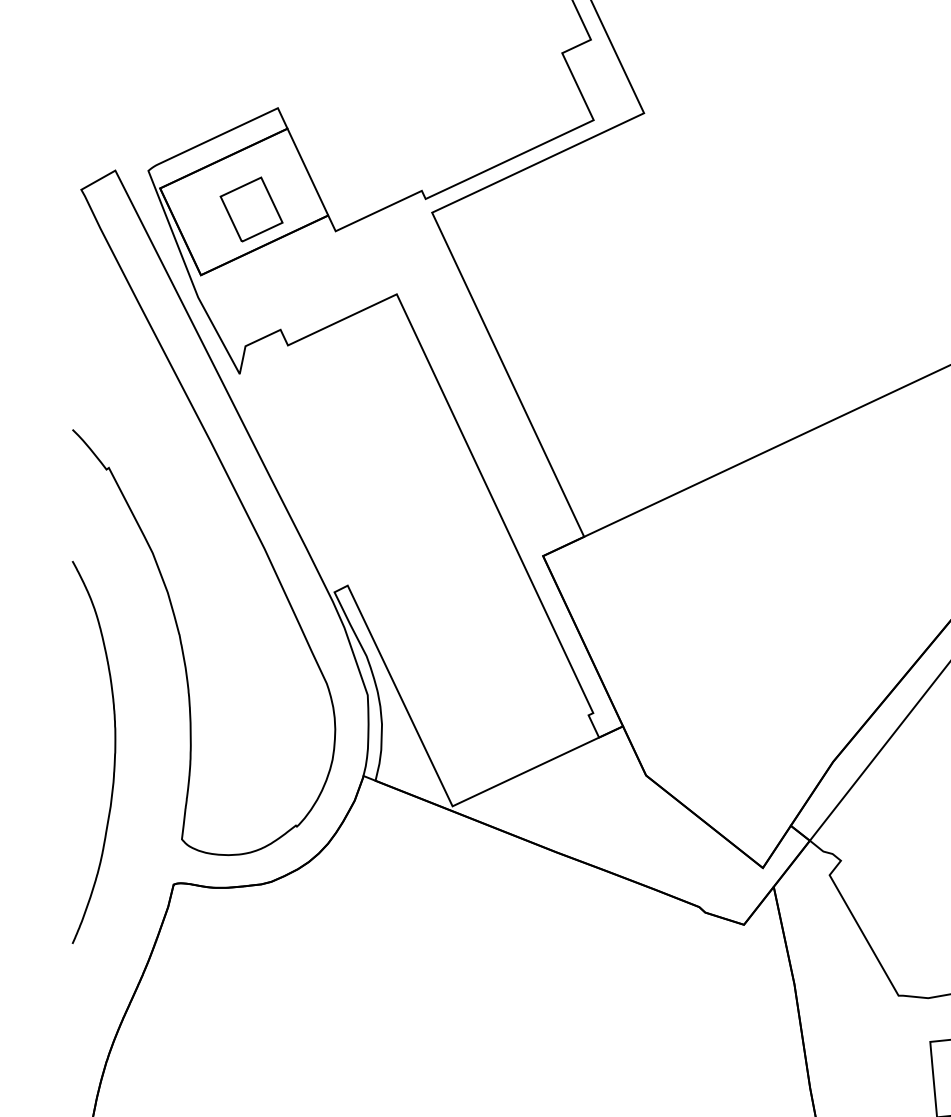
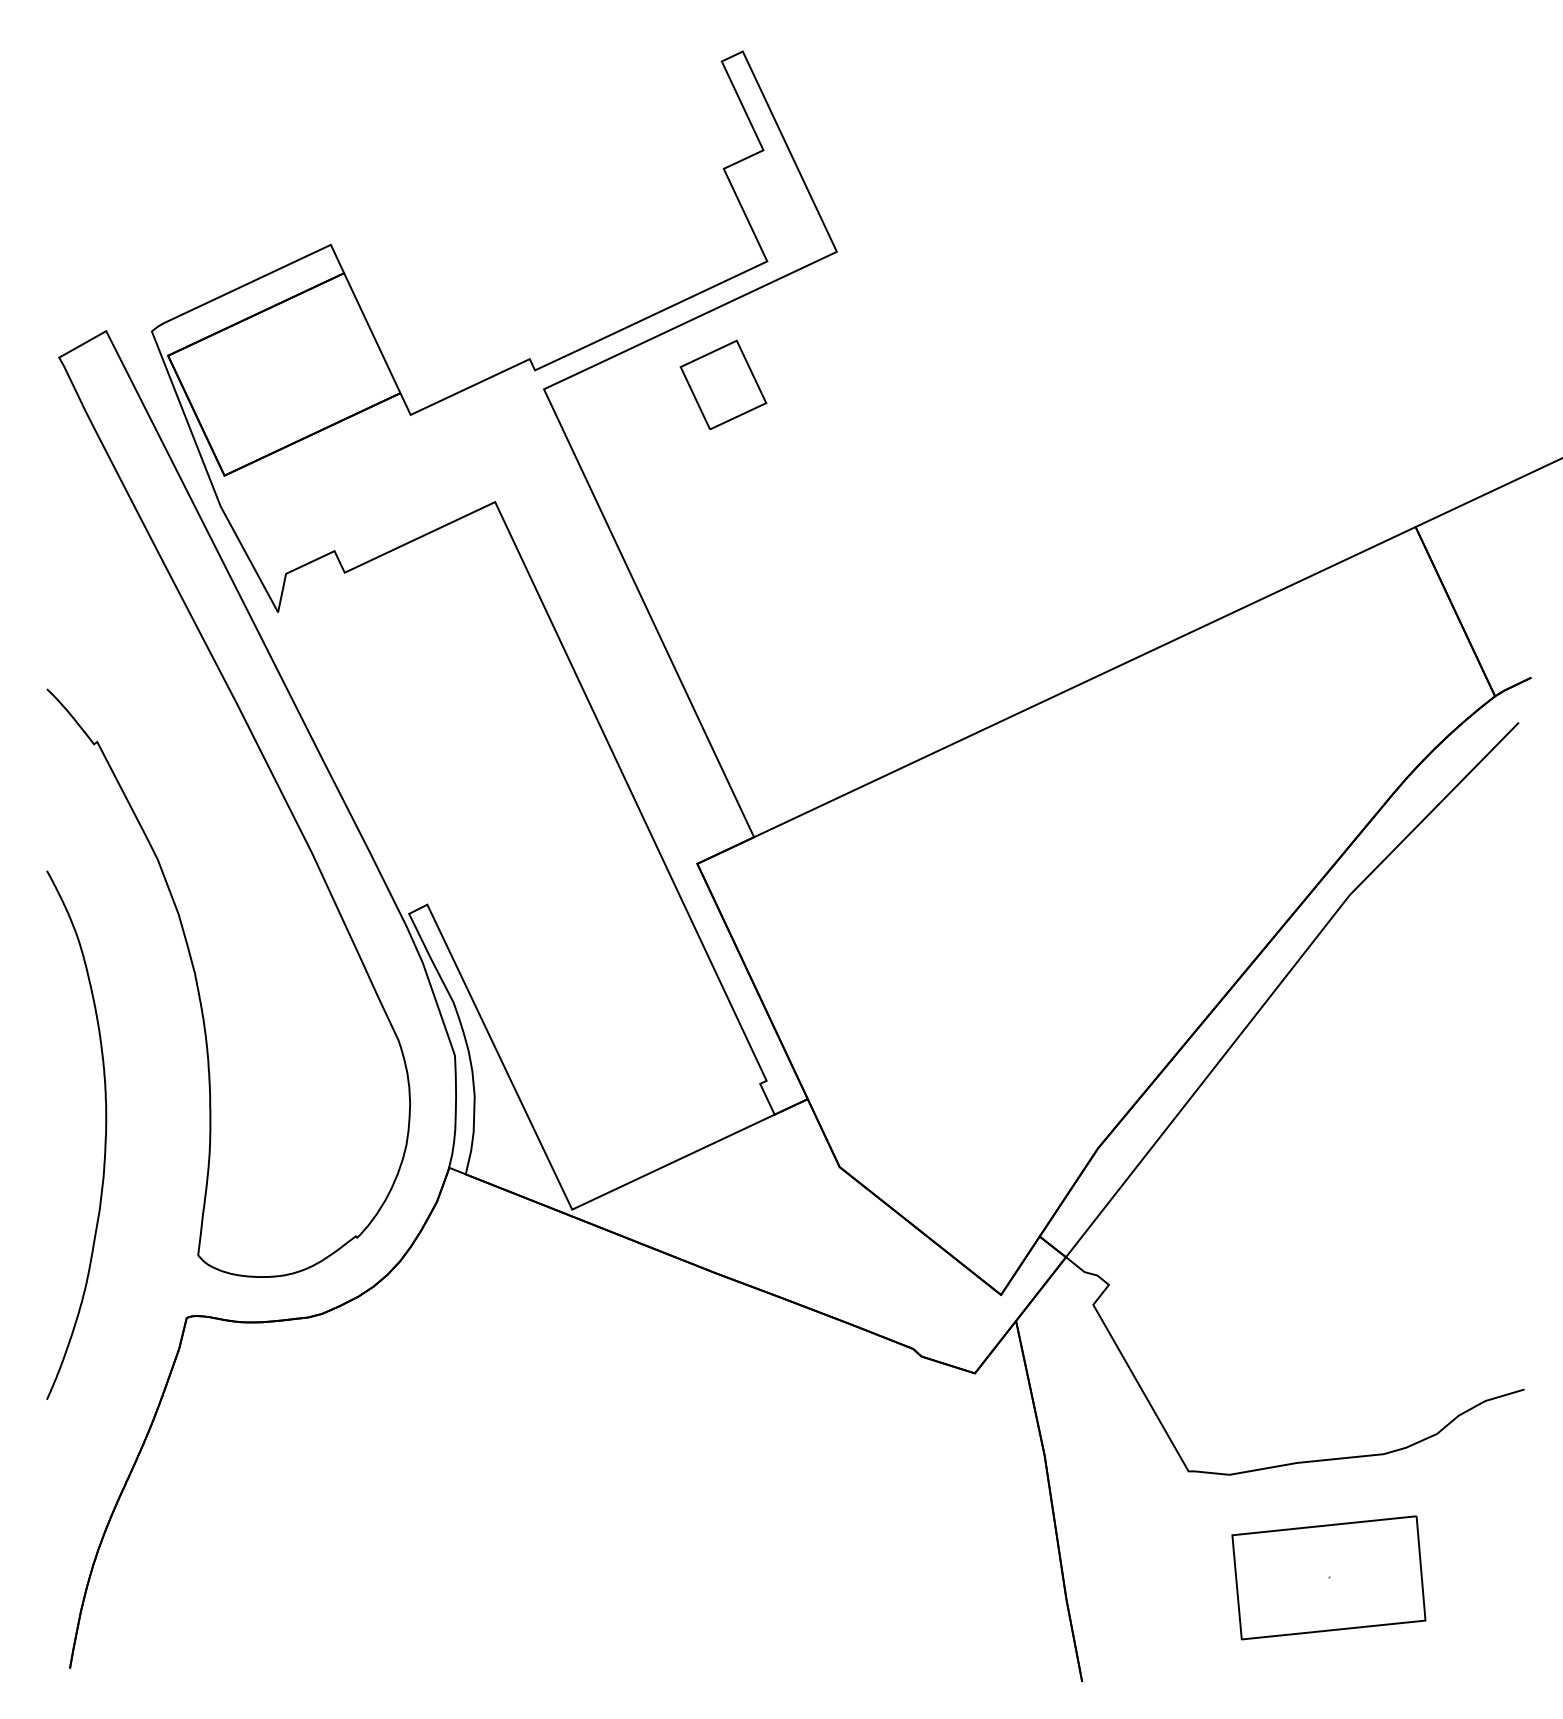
part: (251, 209) -> (723, 384), moved

